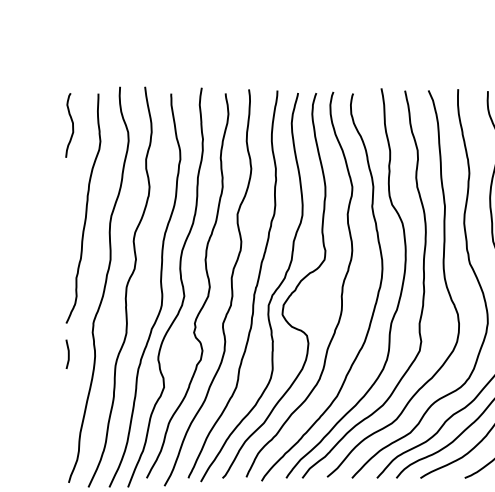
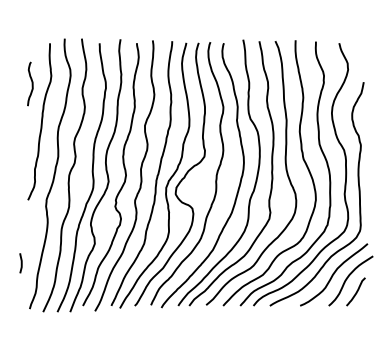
curve: (71, 124) -> (31, 83), moved
line: (66, 354) -> (20, 263), moved

